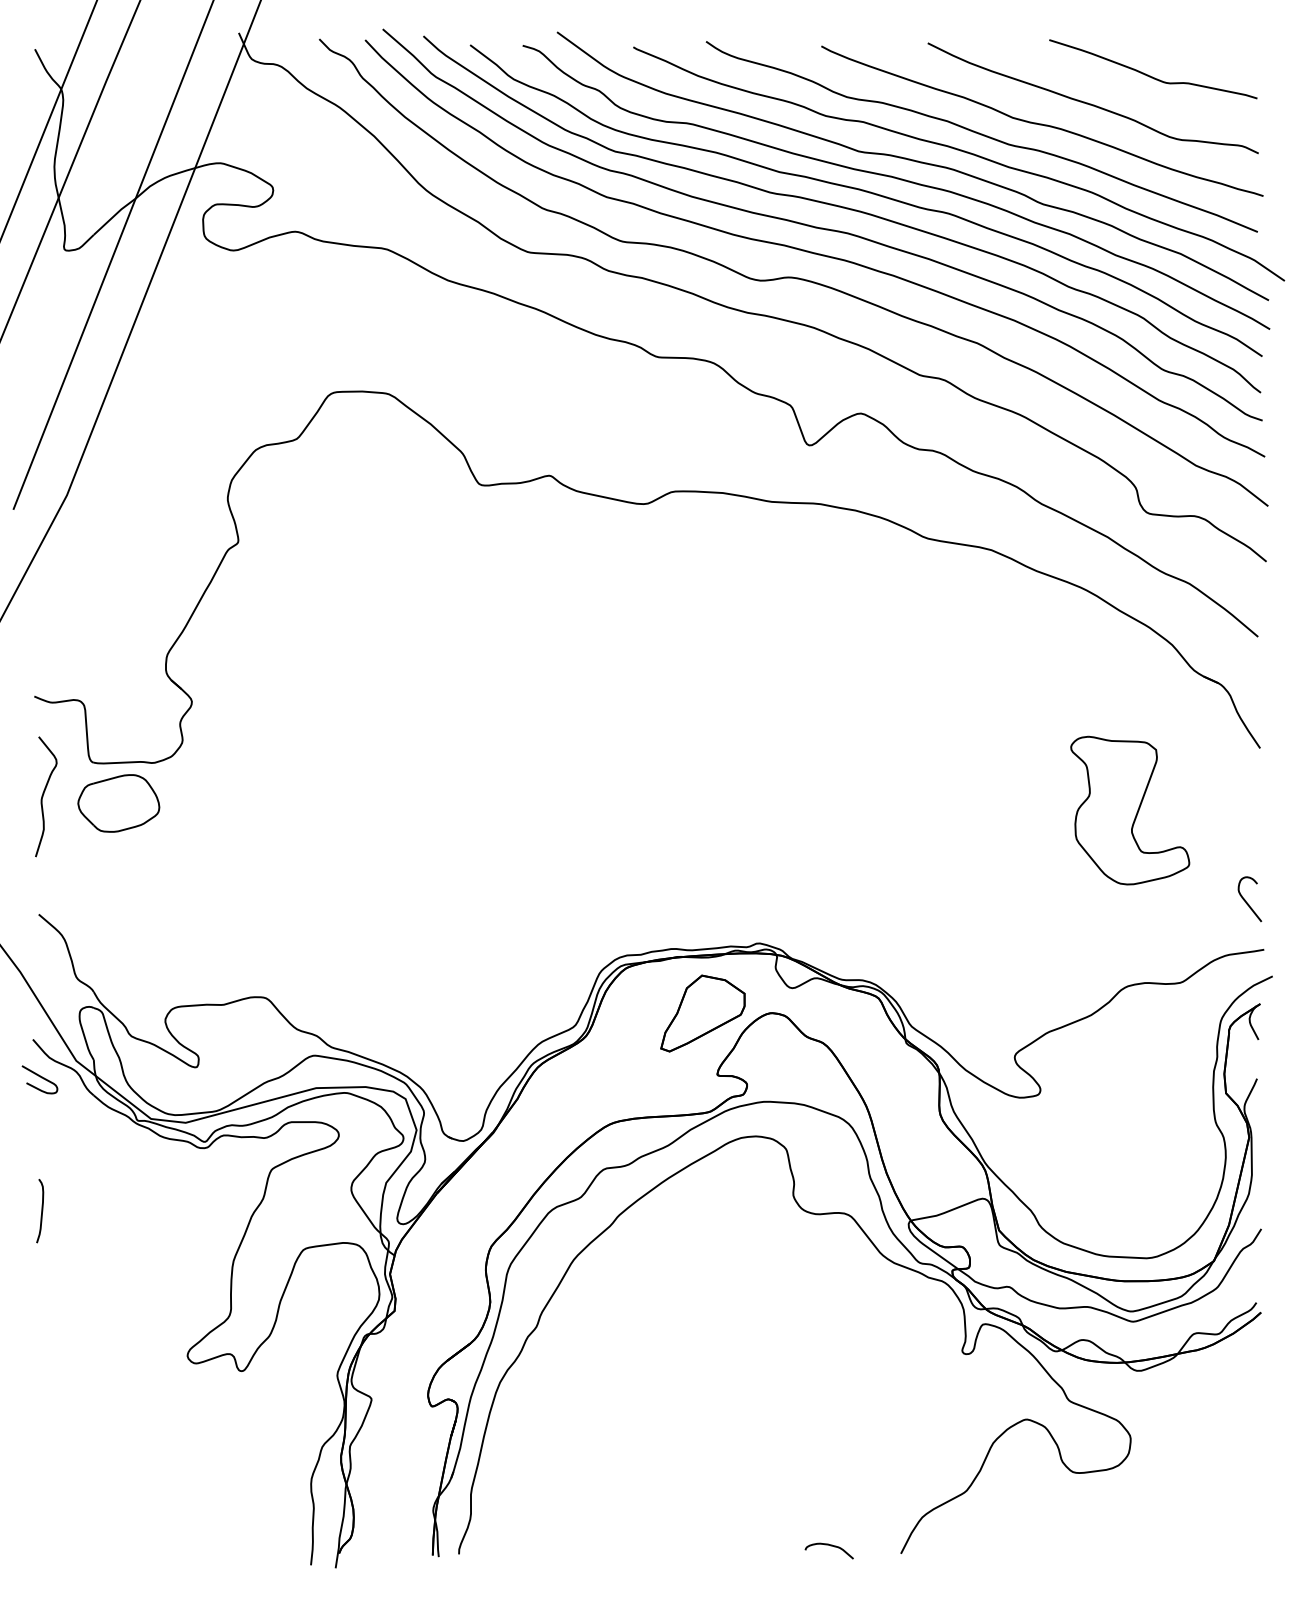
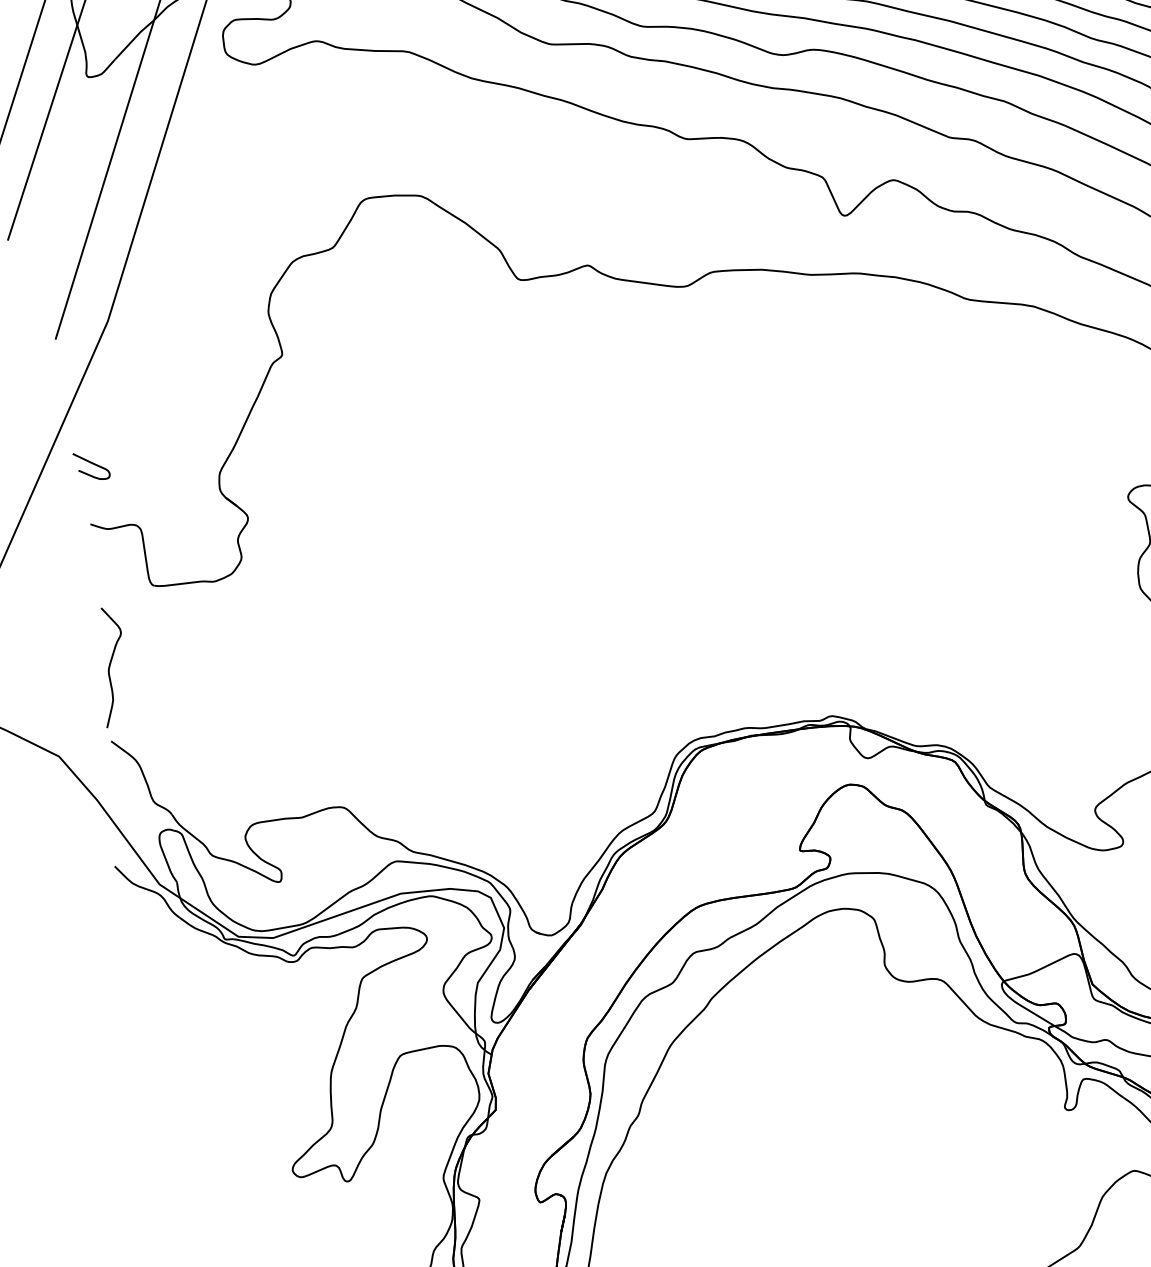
curve: (44, 794) -> (111, 665), moved
part: (118, 803) -> (182, 624), removed
part: (702, 1013) -> (780, 790), removed
curve: (39, 1077) -> (91, 464), moved
curve: (41, 1211) -> (136, 1037), removed

